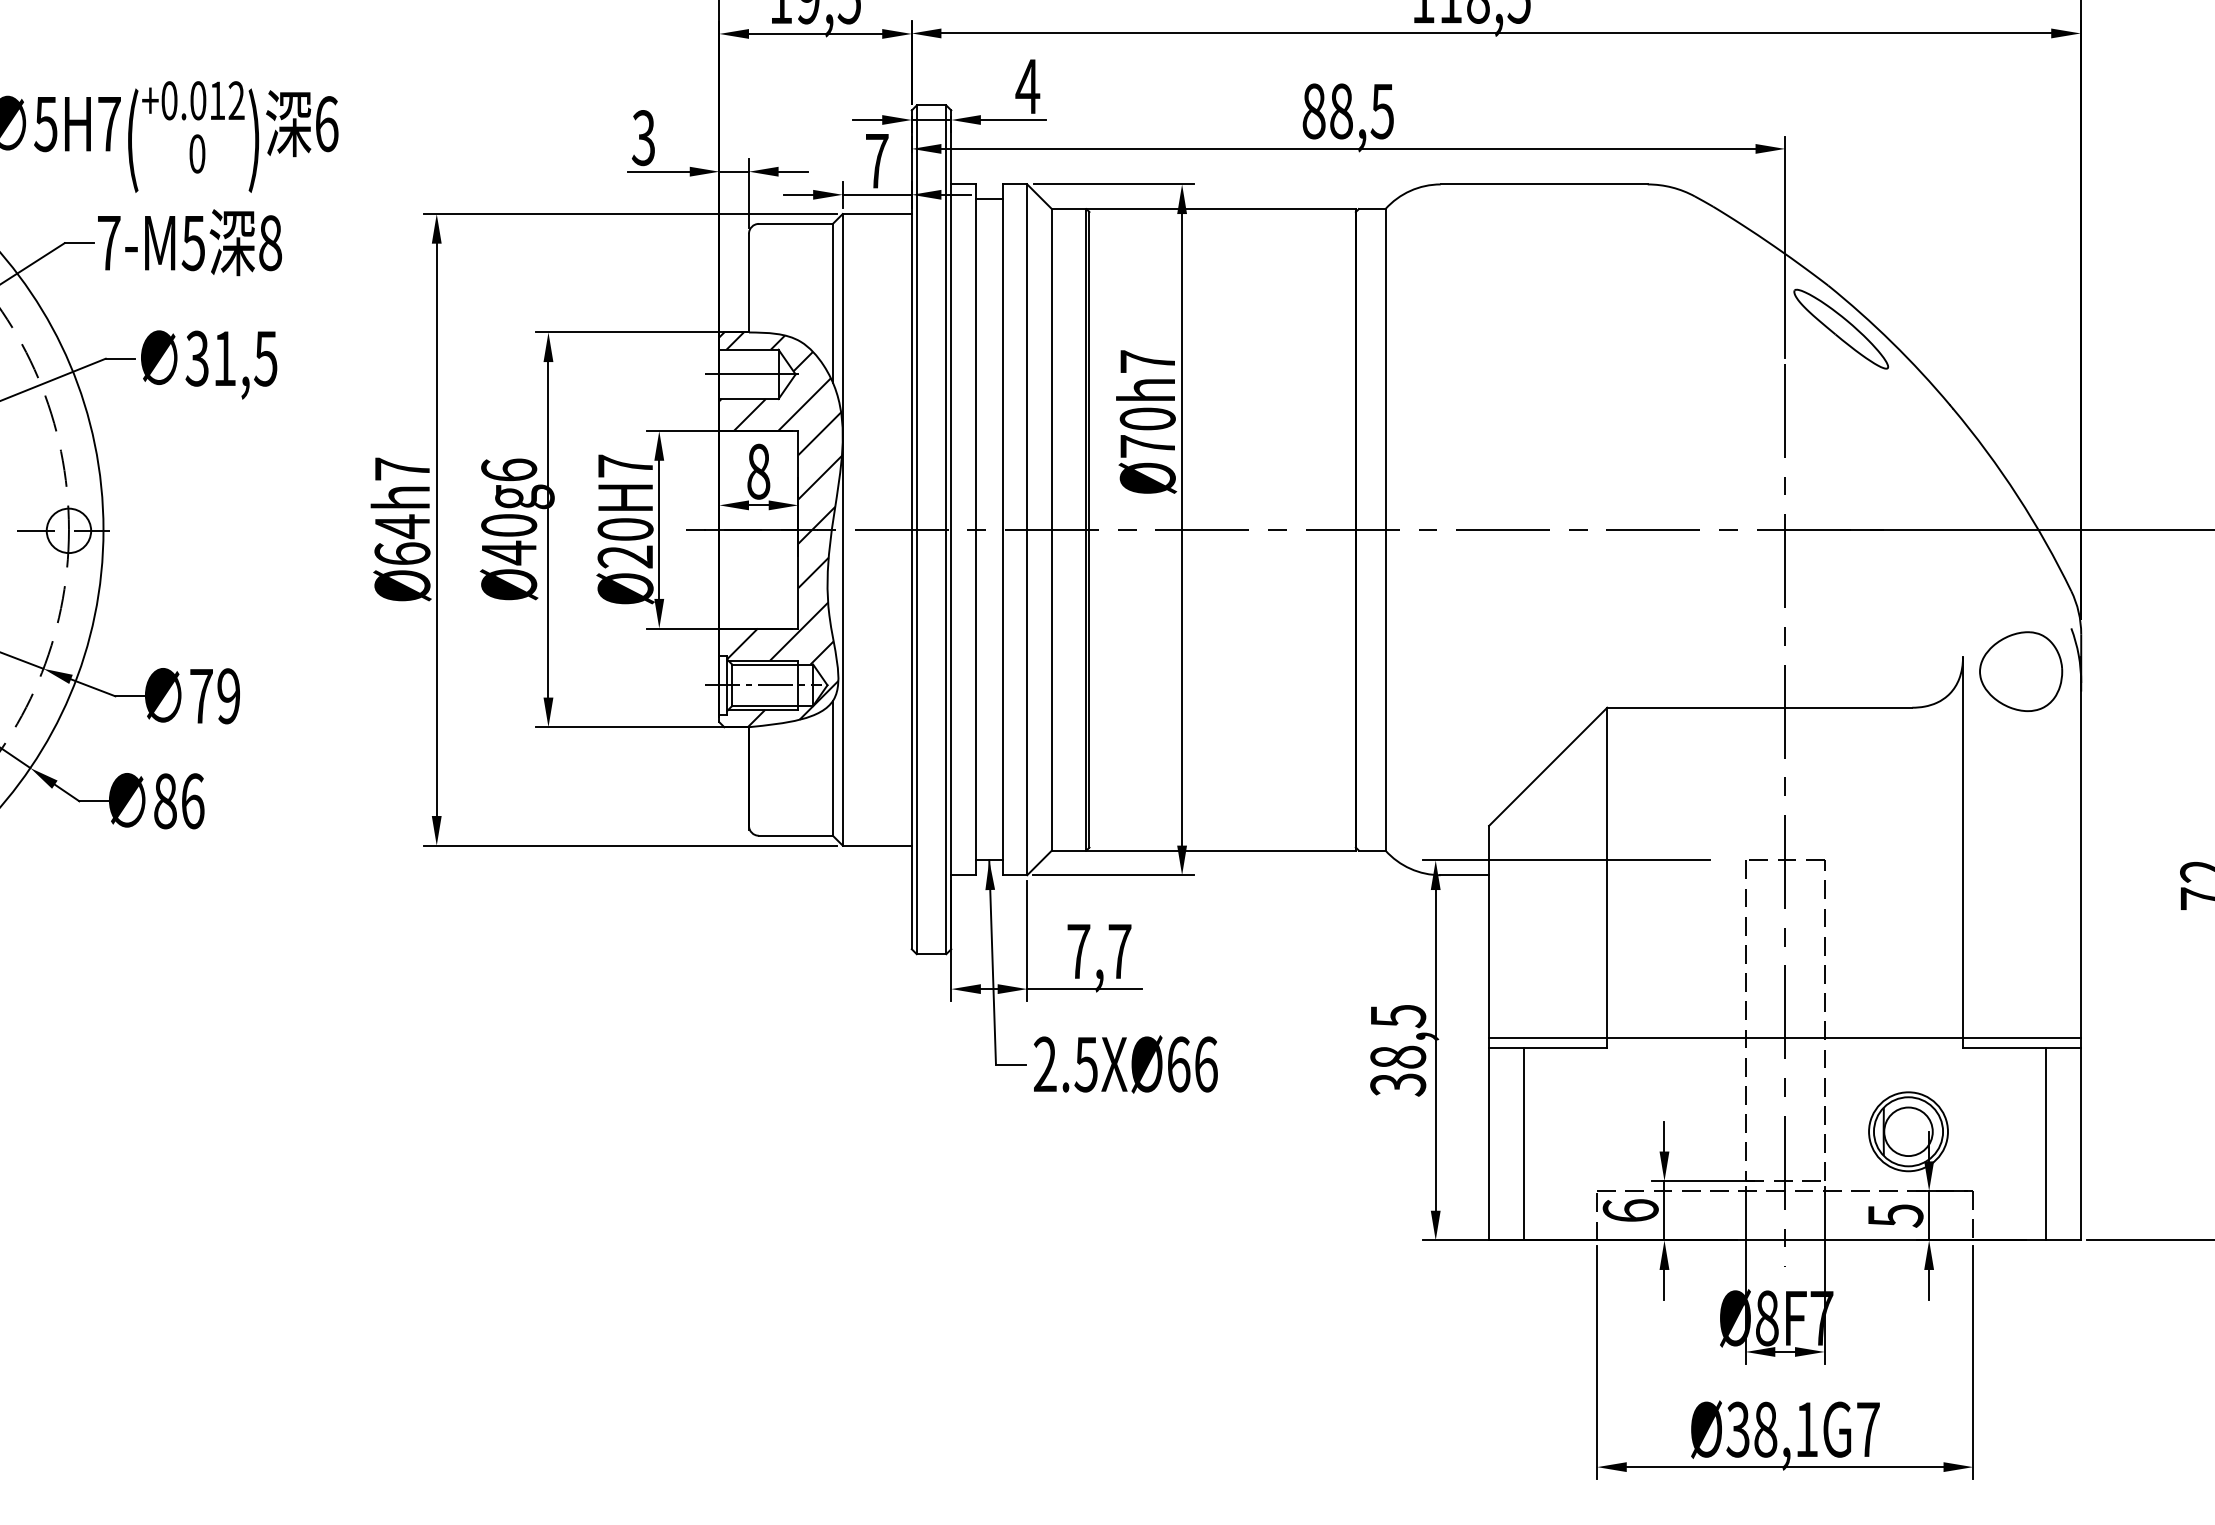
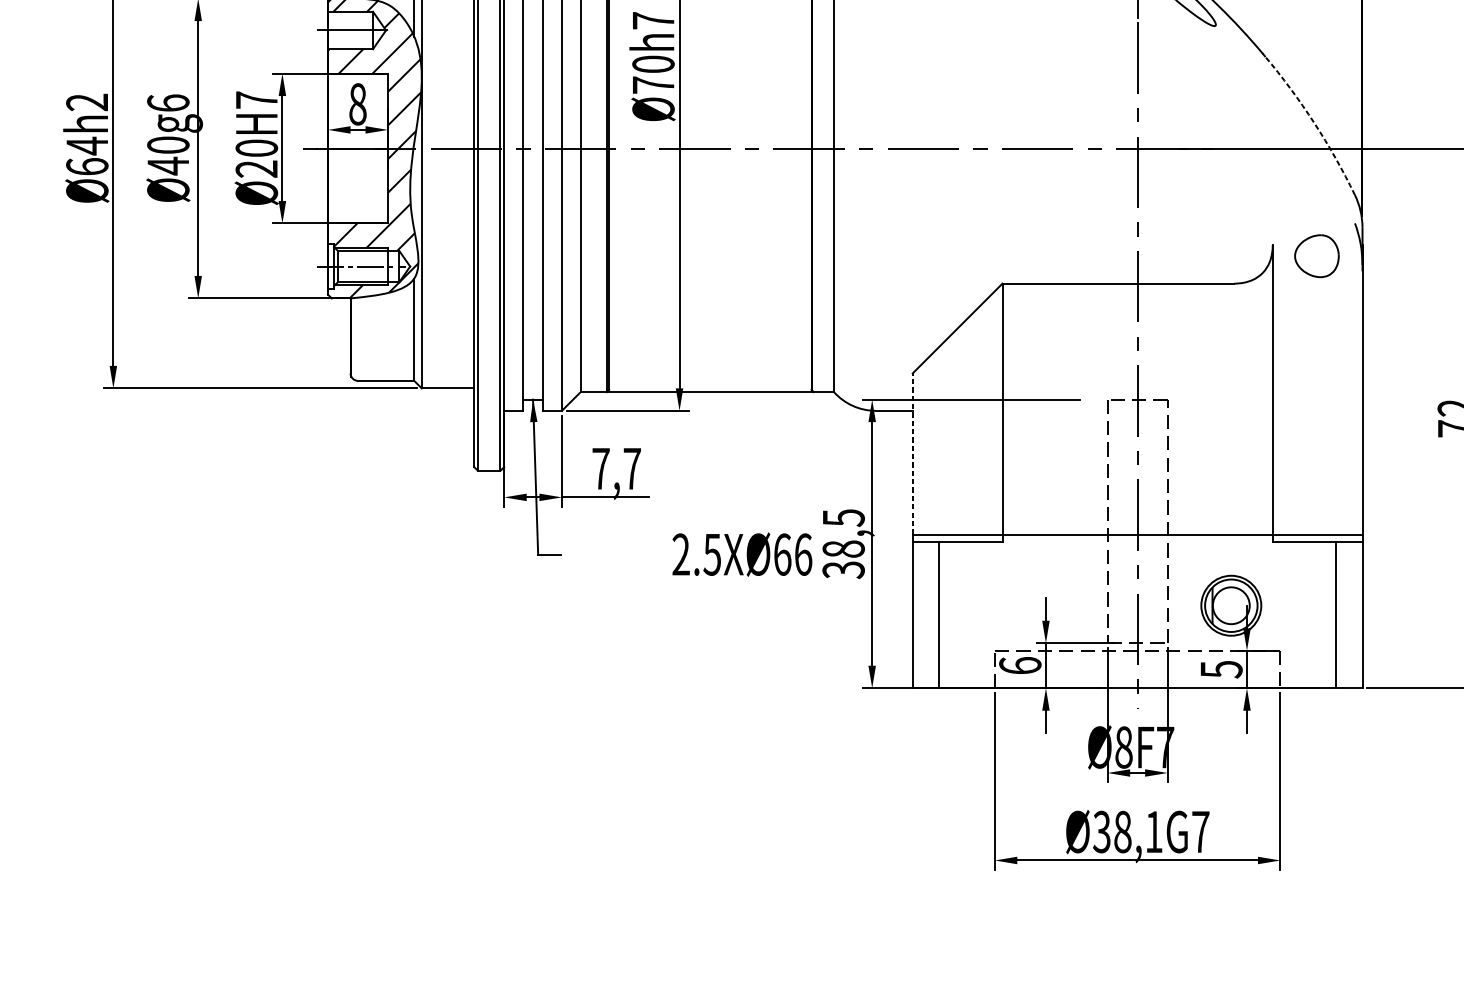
text: (401, 468) -> (86, 101), h7 -> h2
arc: (2017, 496) -> (1314, 123), solid -> dashed
part: (2021, 671) -> (1317, 256), size x0.7
line: (1489, 931) -> (913, 453), solid -> dashed
text: (1125, 1064) -> (742, 554), moved

